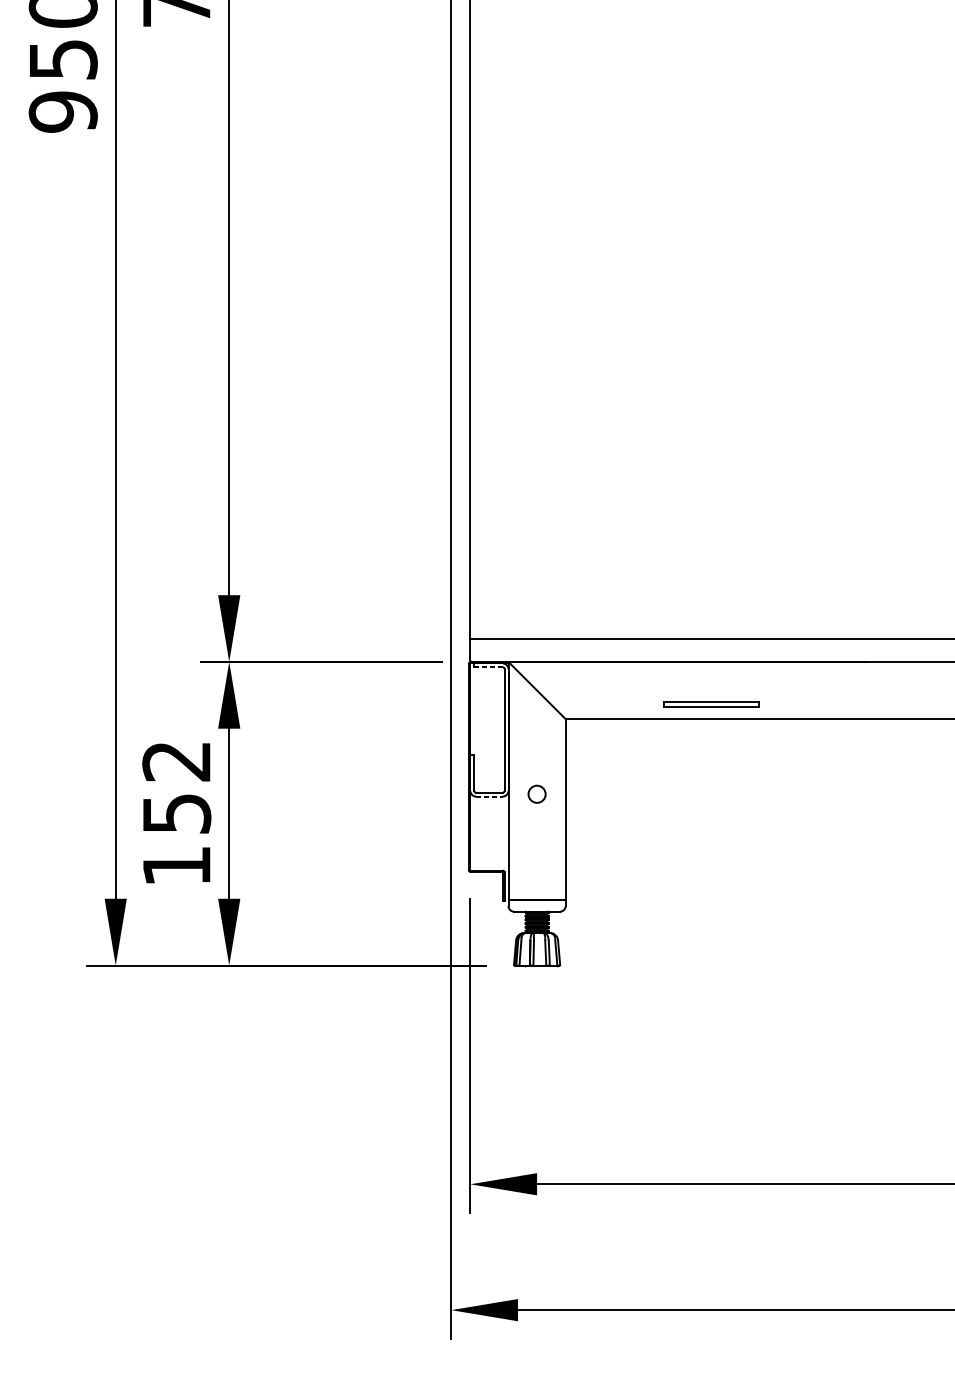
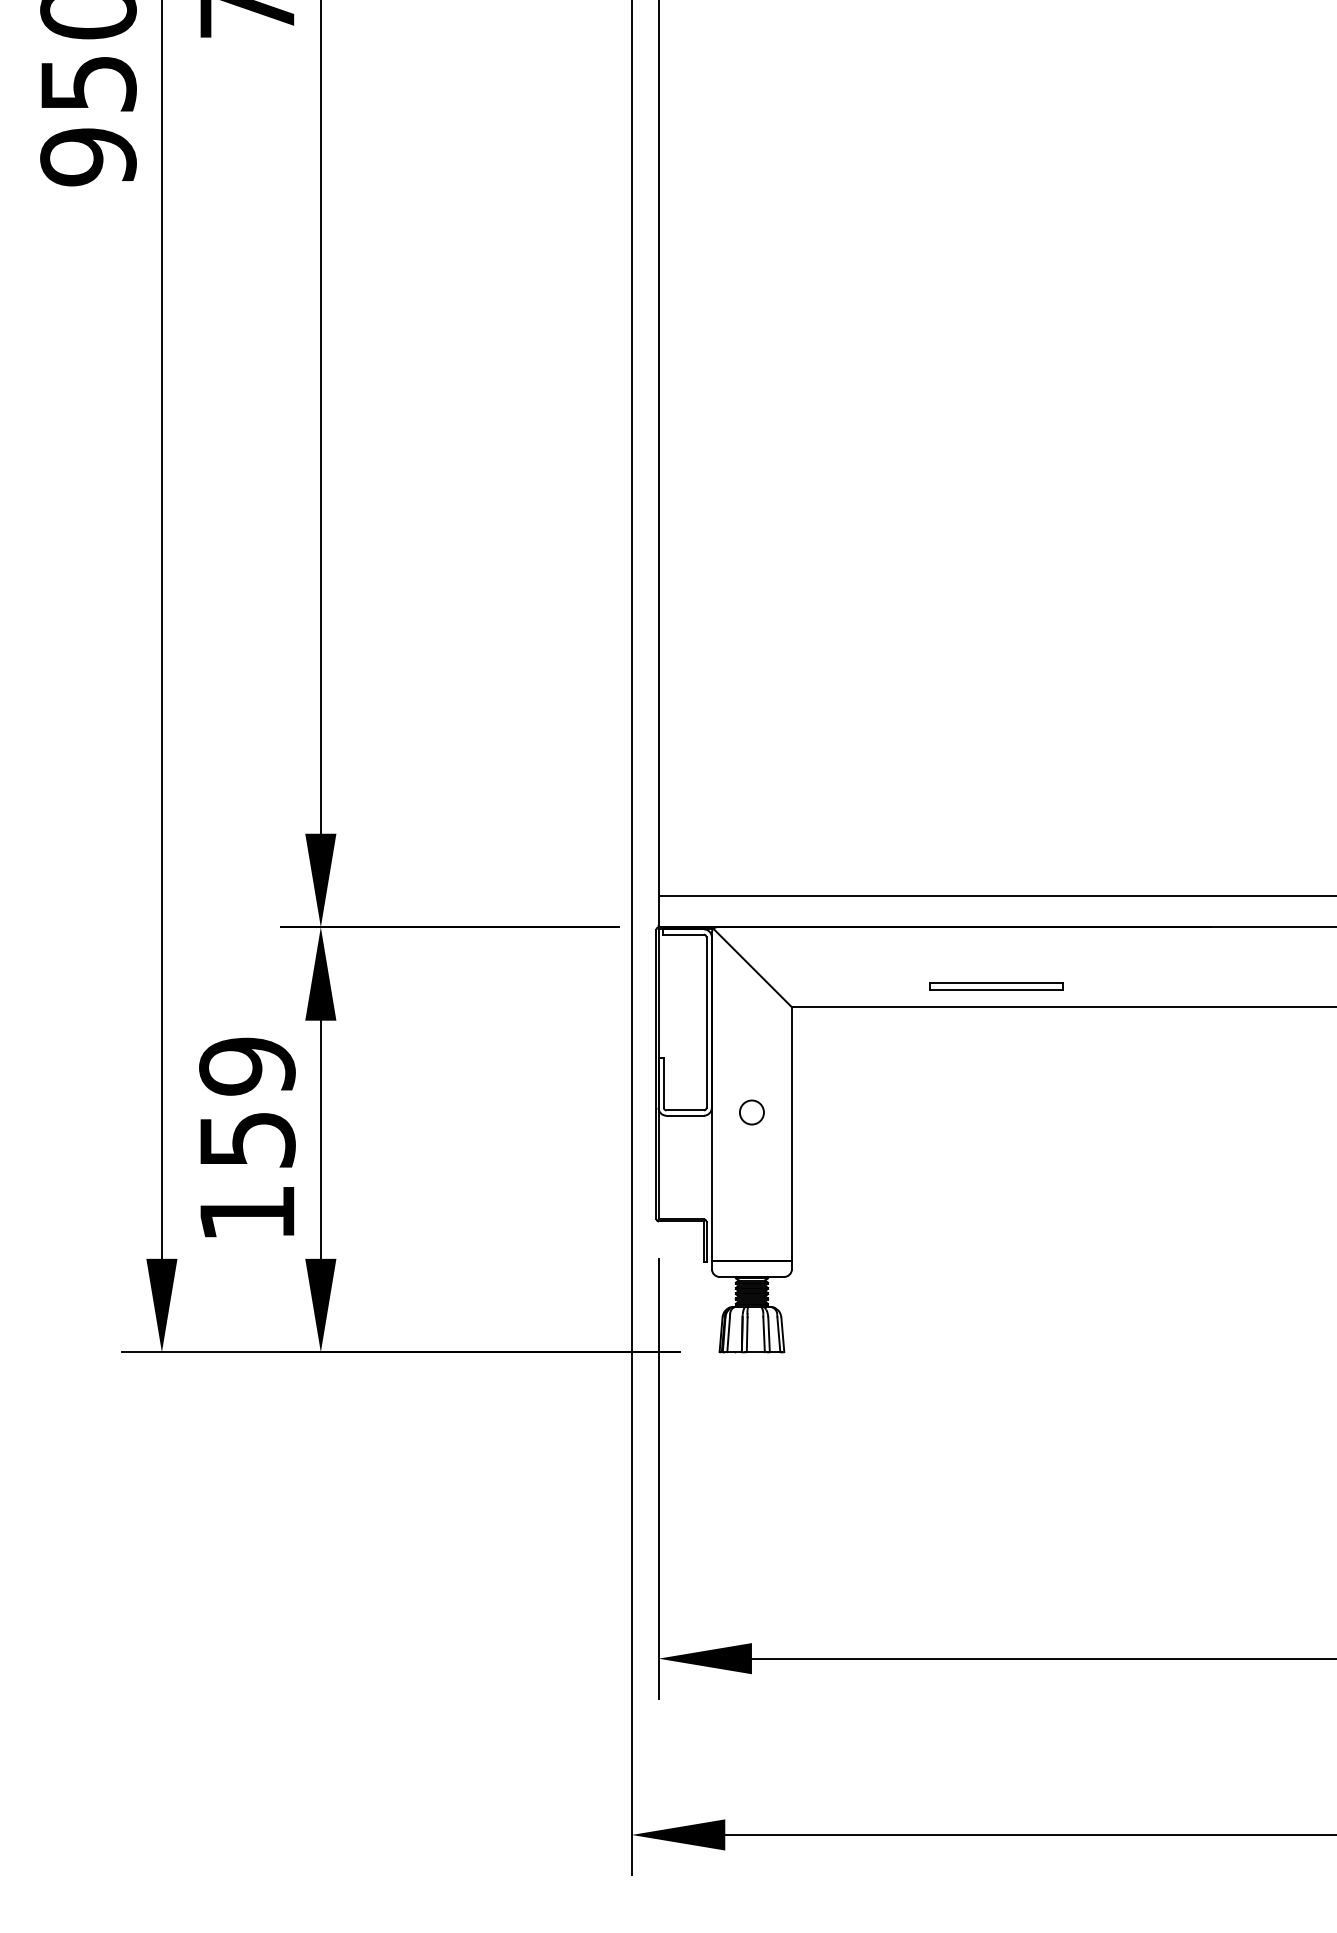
line: (488, 667) -> (683, 934), dashed -> solid
text: (176, 761) -> (247, 1066), 152 -> 159
line: (489, 796) -> (685, 1115), dashed -> solid

